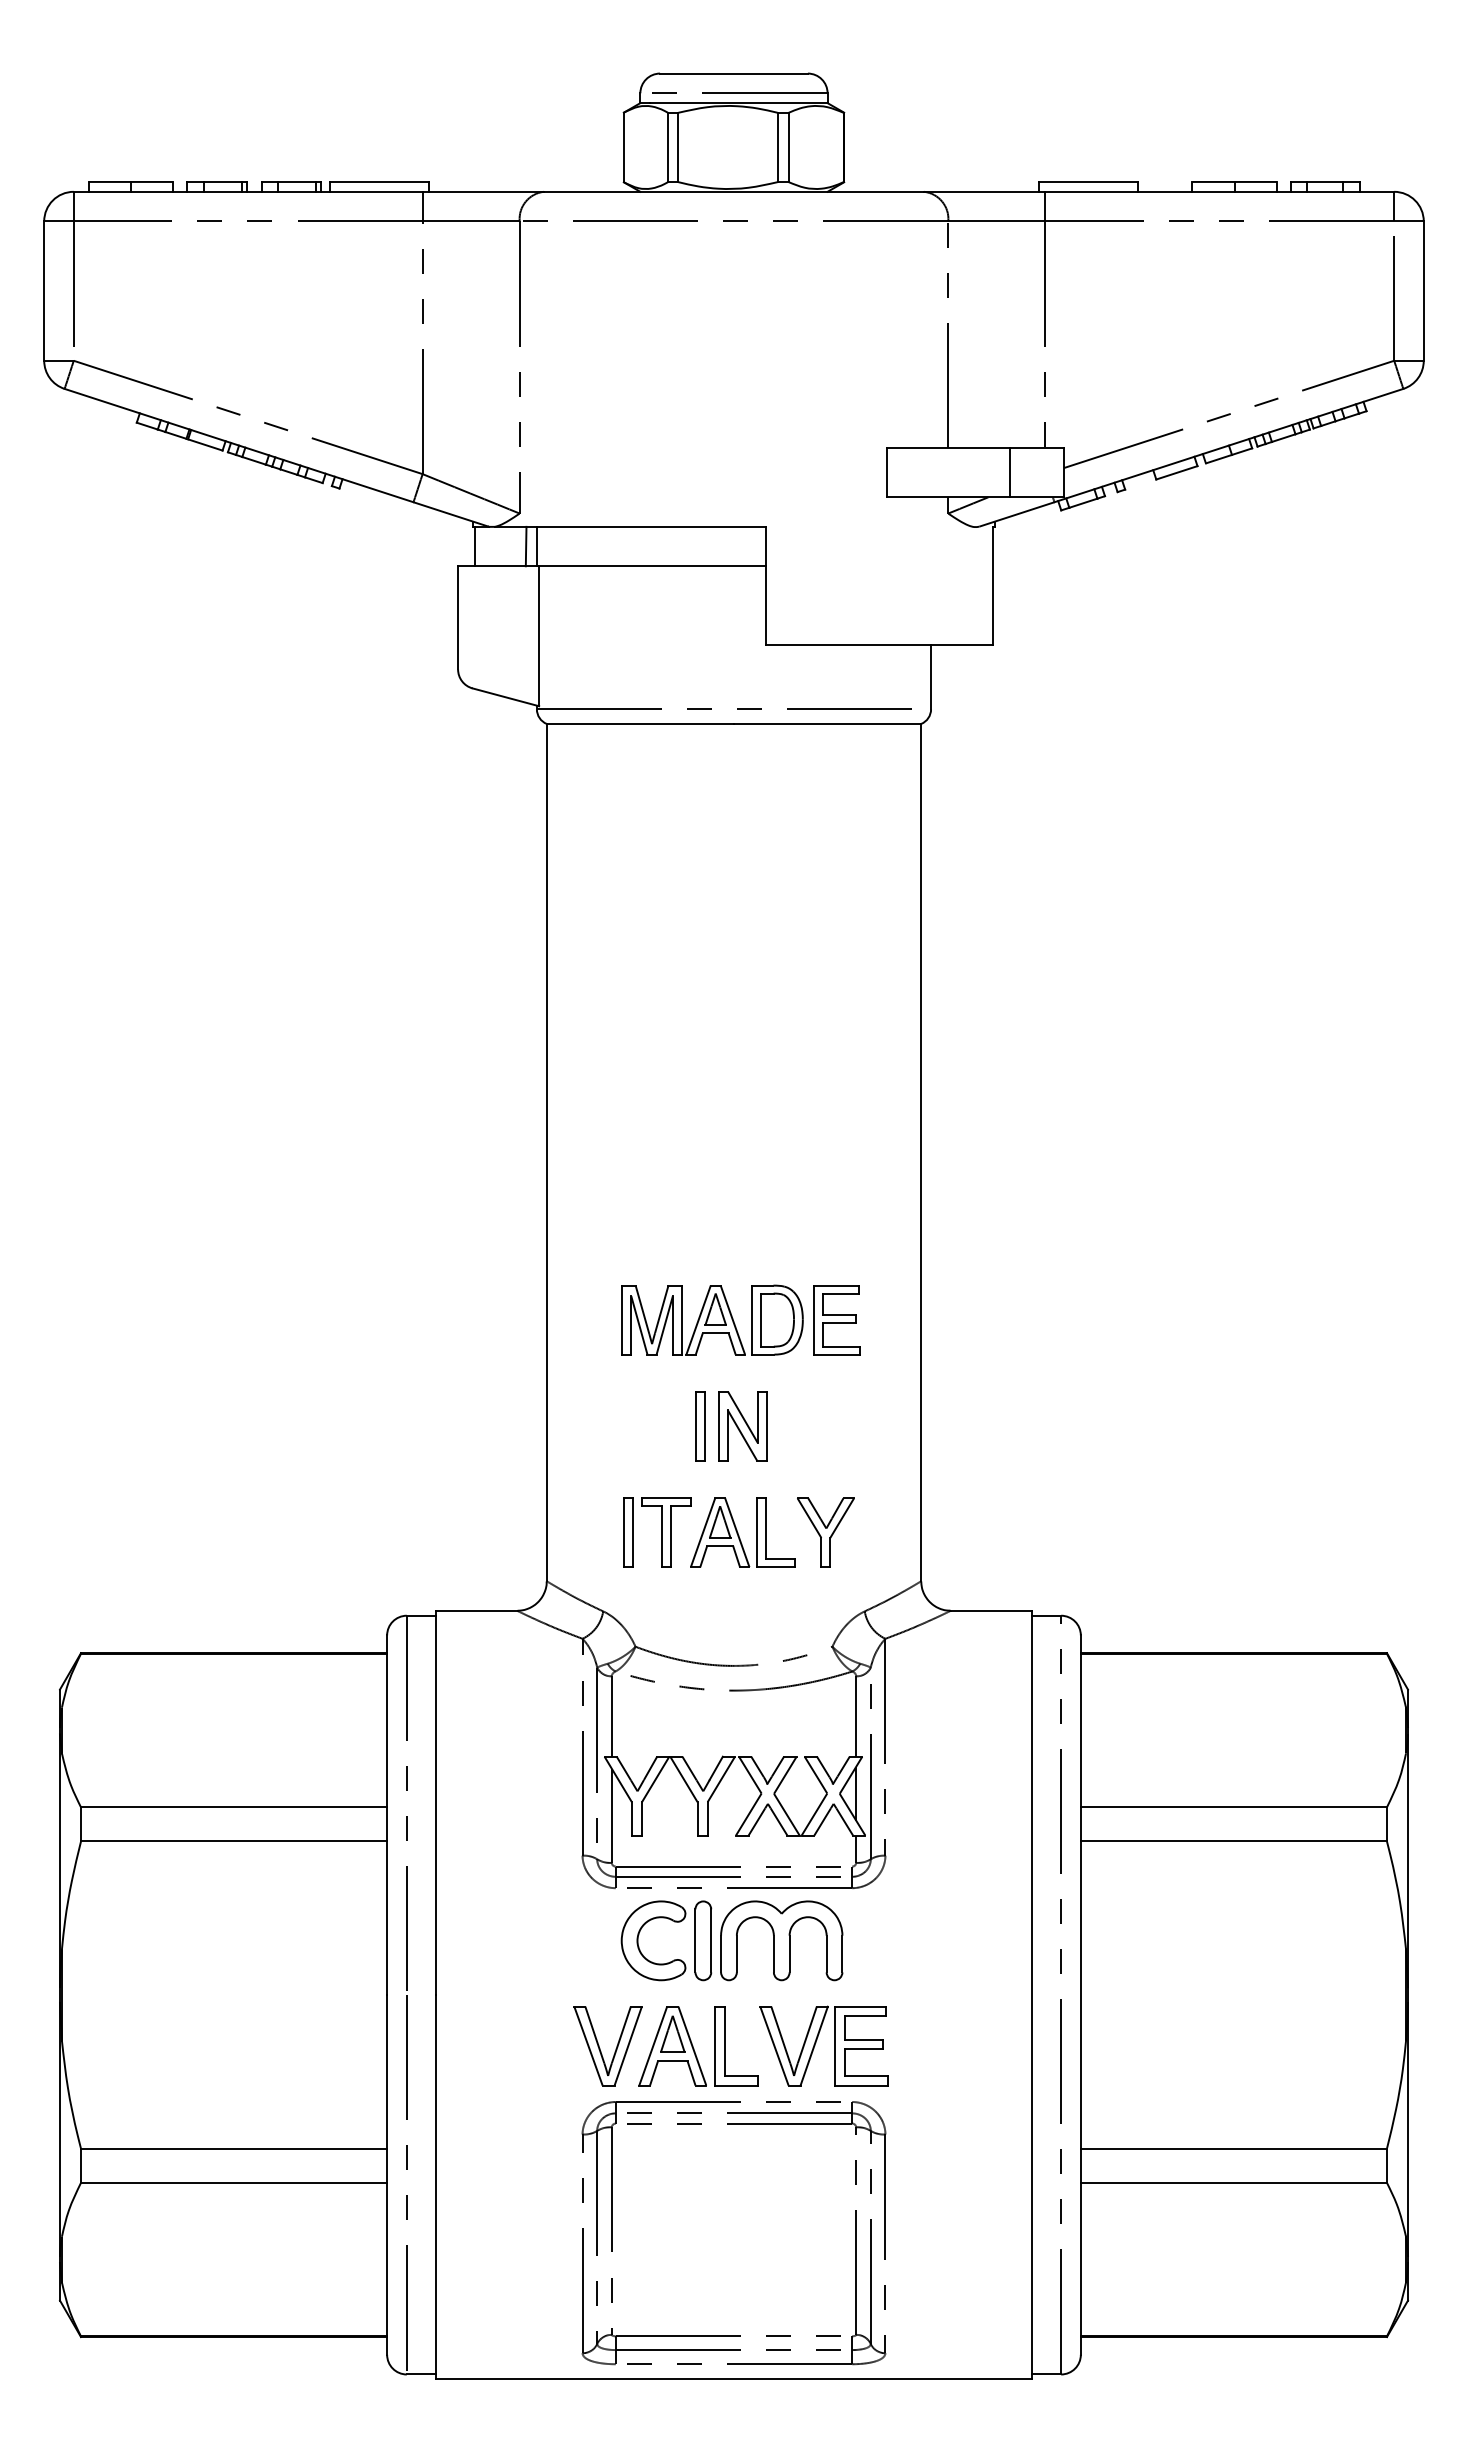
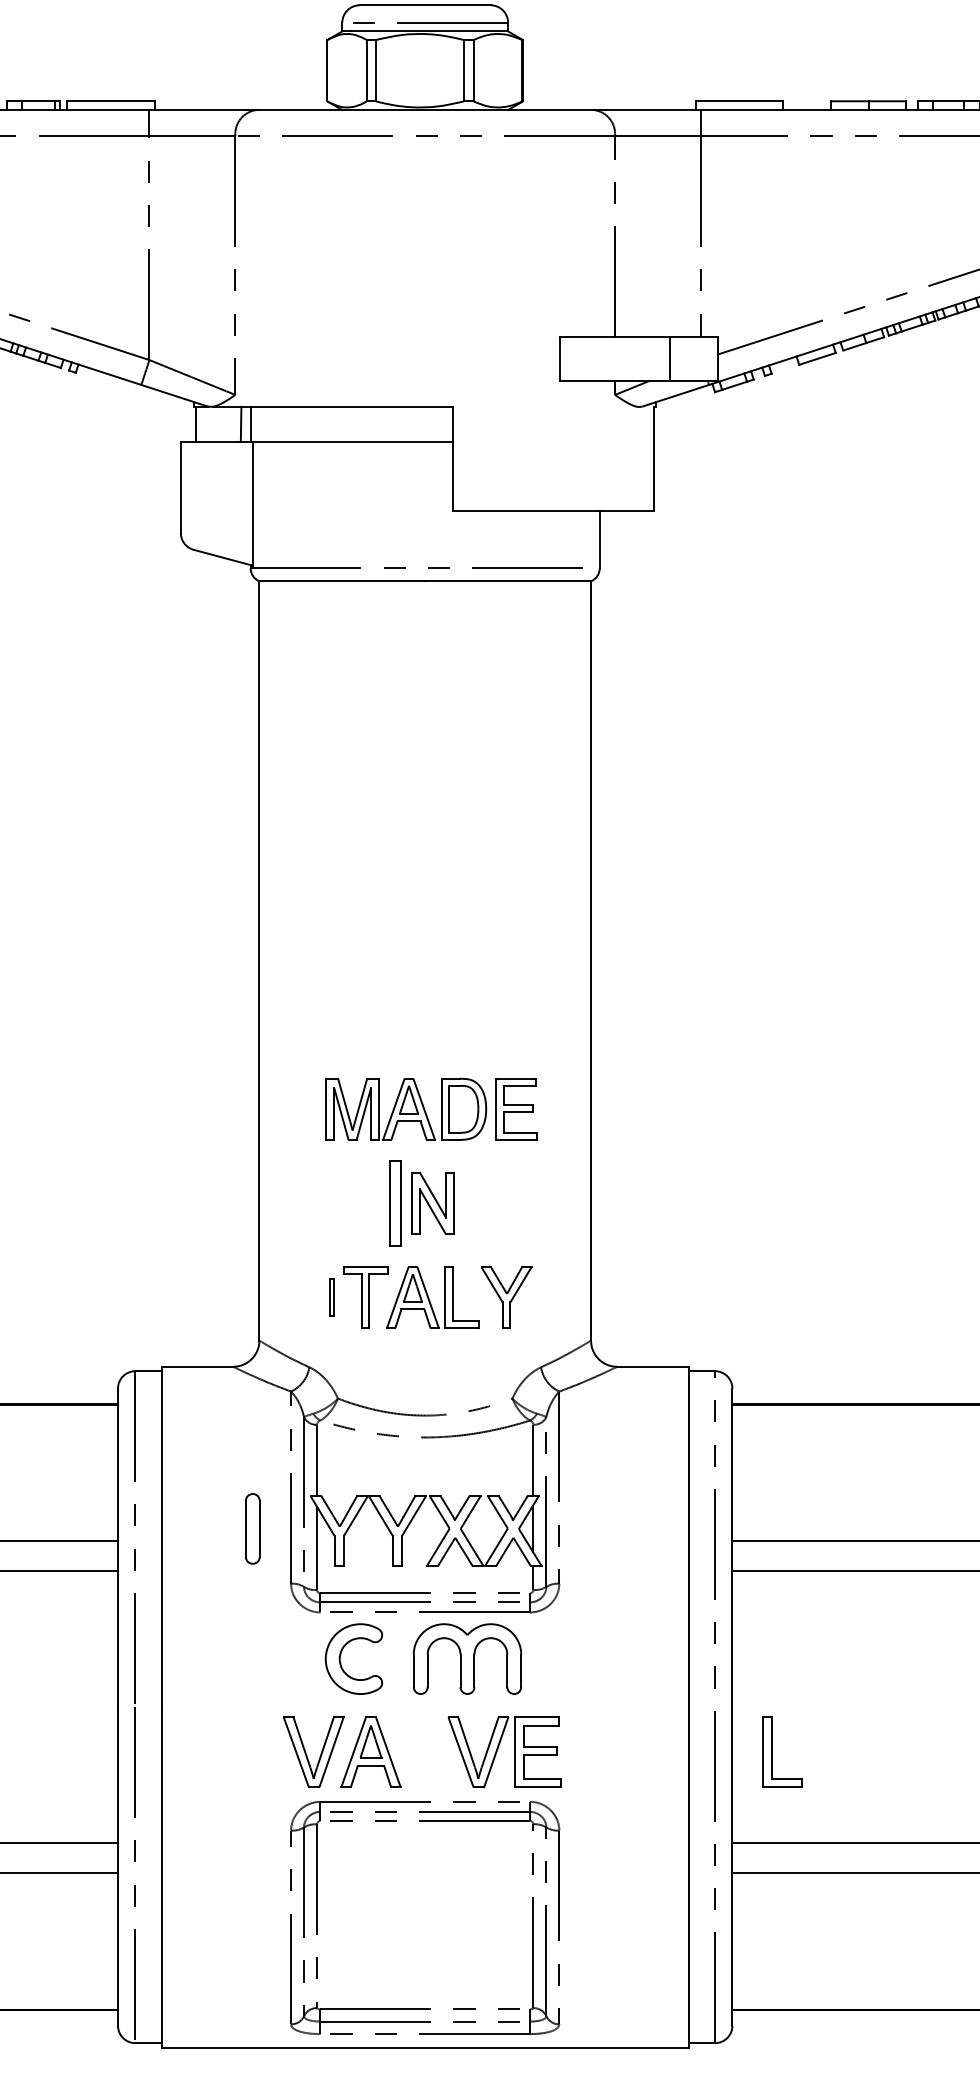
part: (700, 1426) -> (395, 1203), size x1.4
part: (628, 1532) -> (331, 1297), size x0.6
part: (703, 1940) -> (252, 1528), moved
part: (725, 2046) -> (772, 1752), moved

